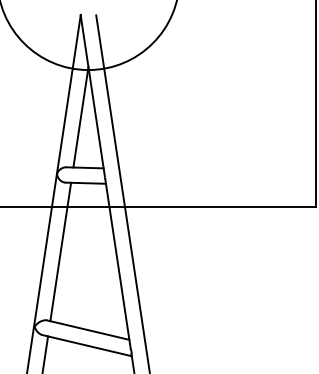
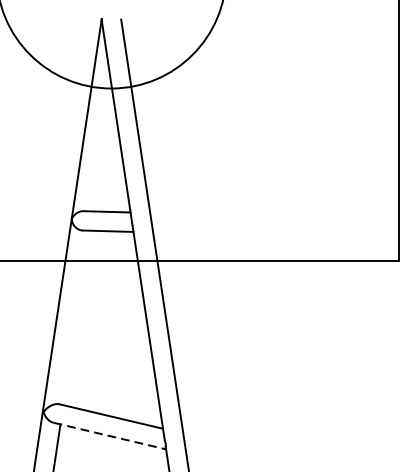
line: (80, 117) -> (101, 148), removed
line: (60, 251) -> (76, 317), removed
line: (87, 345) -> (110, 435), solid -> dashed

